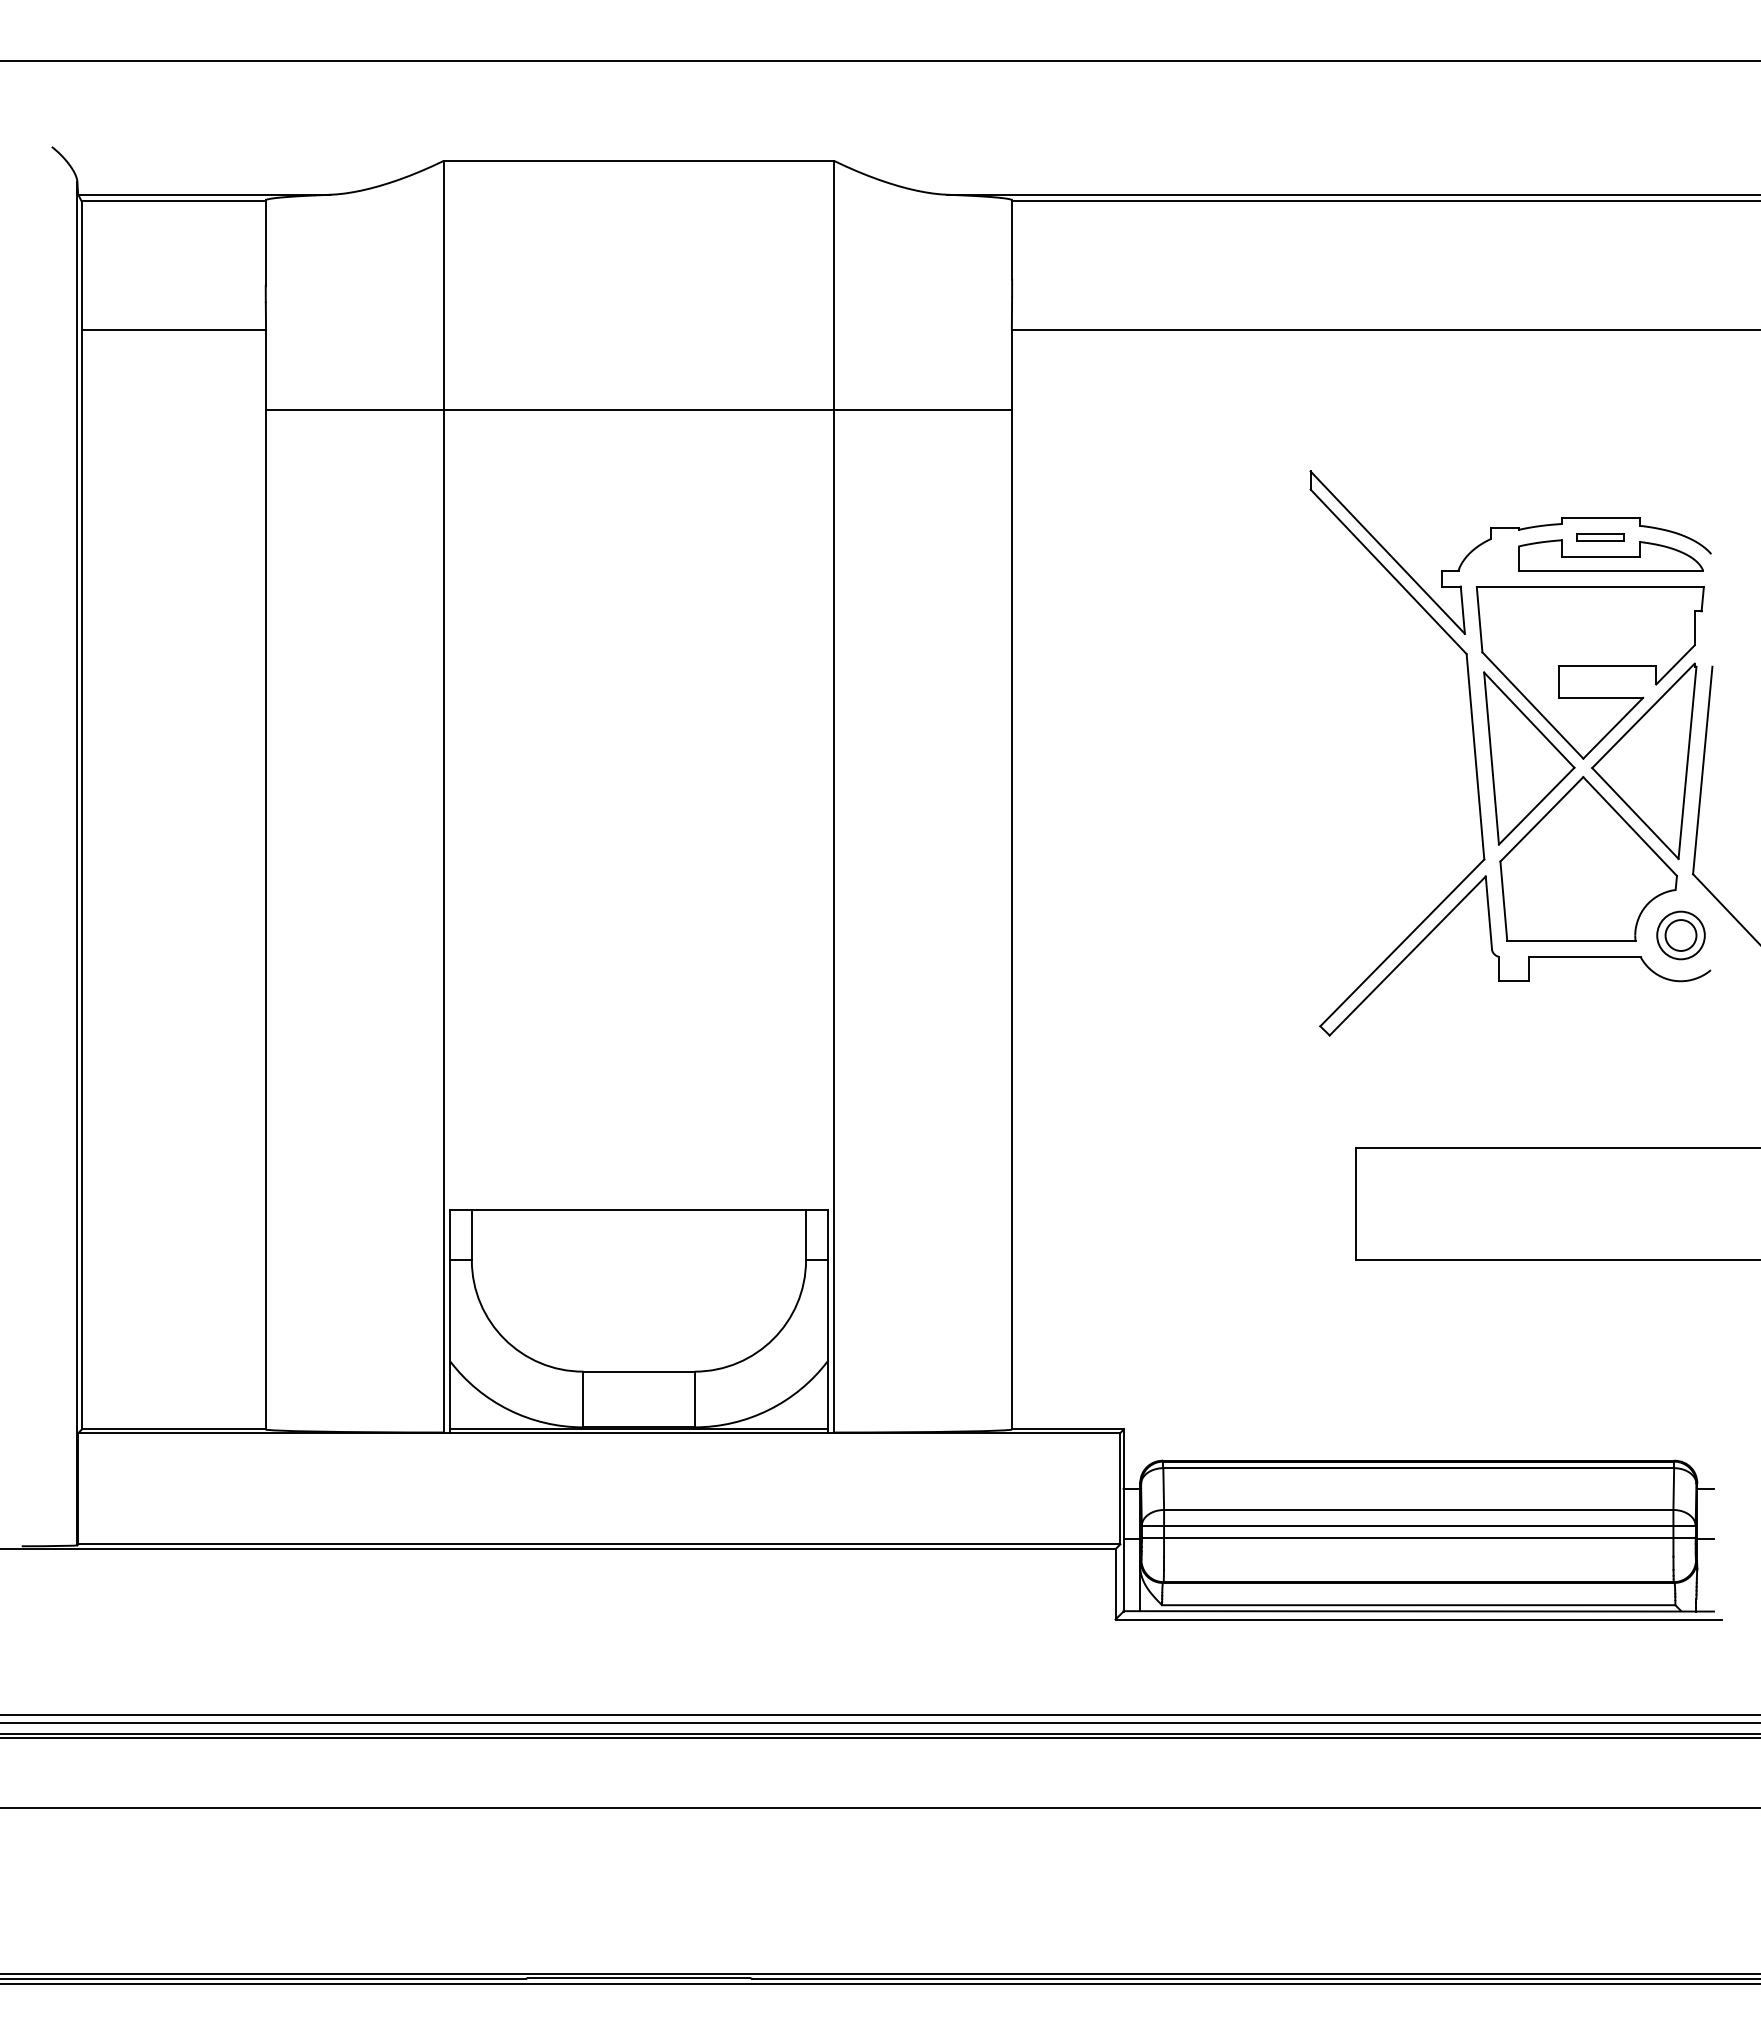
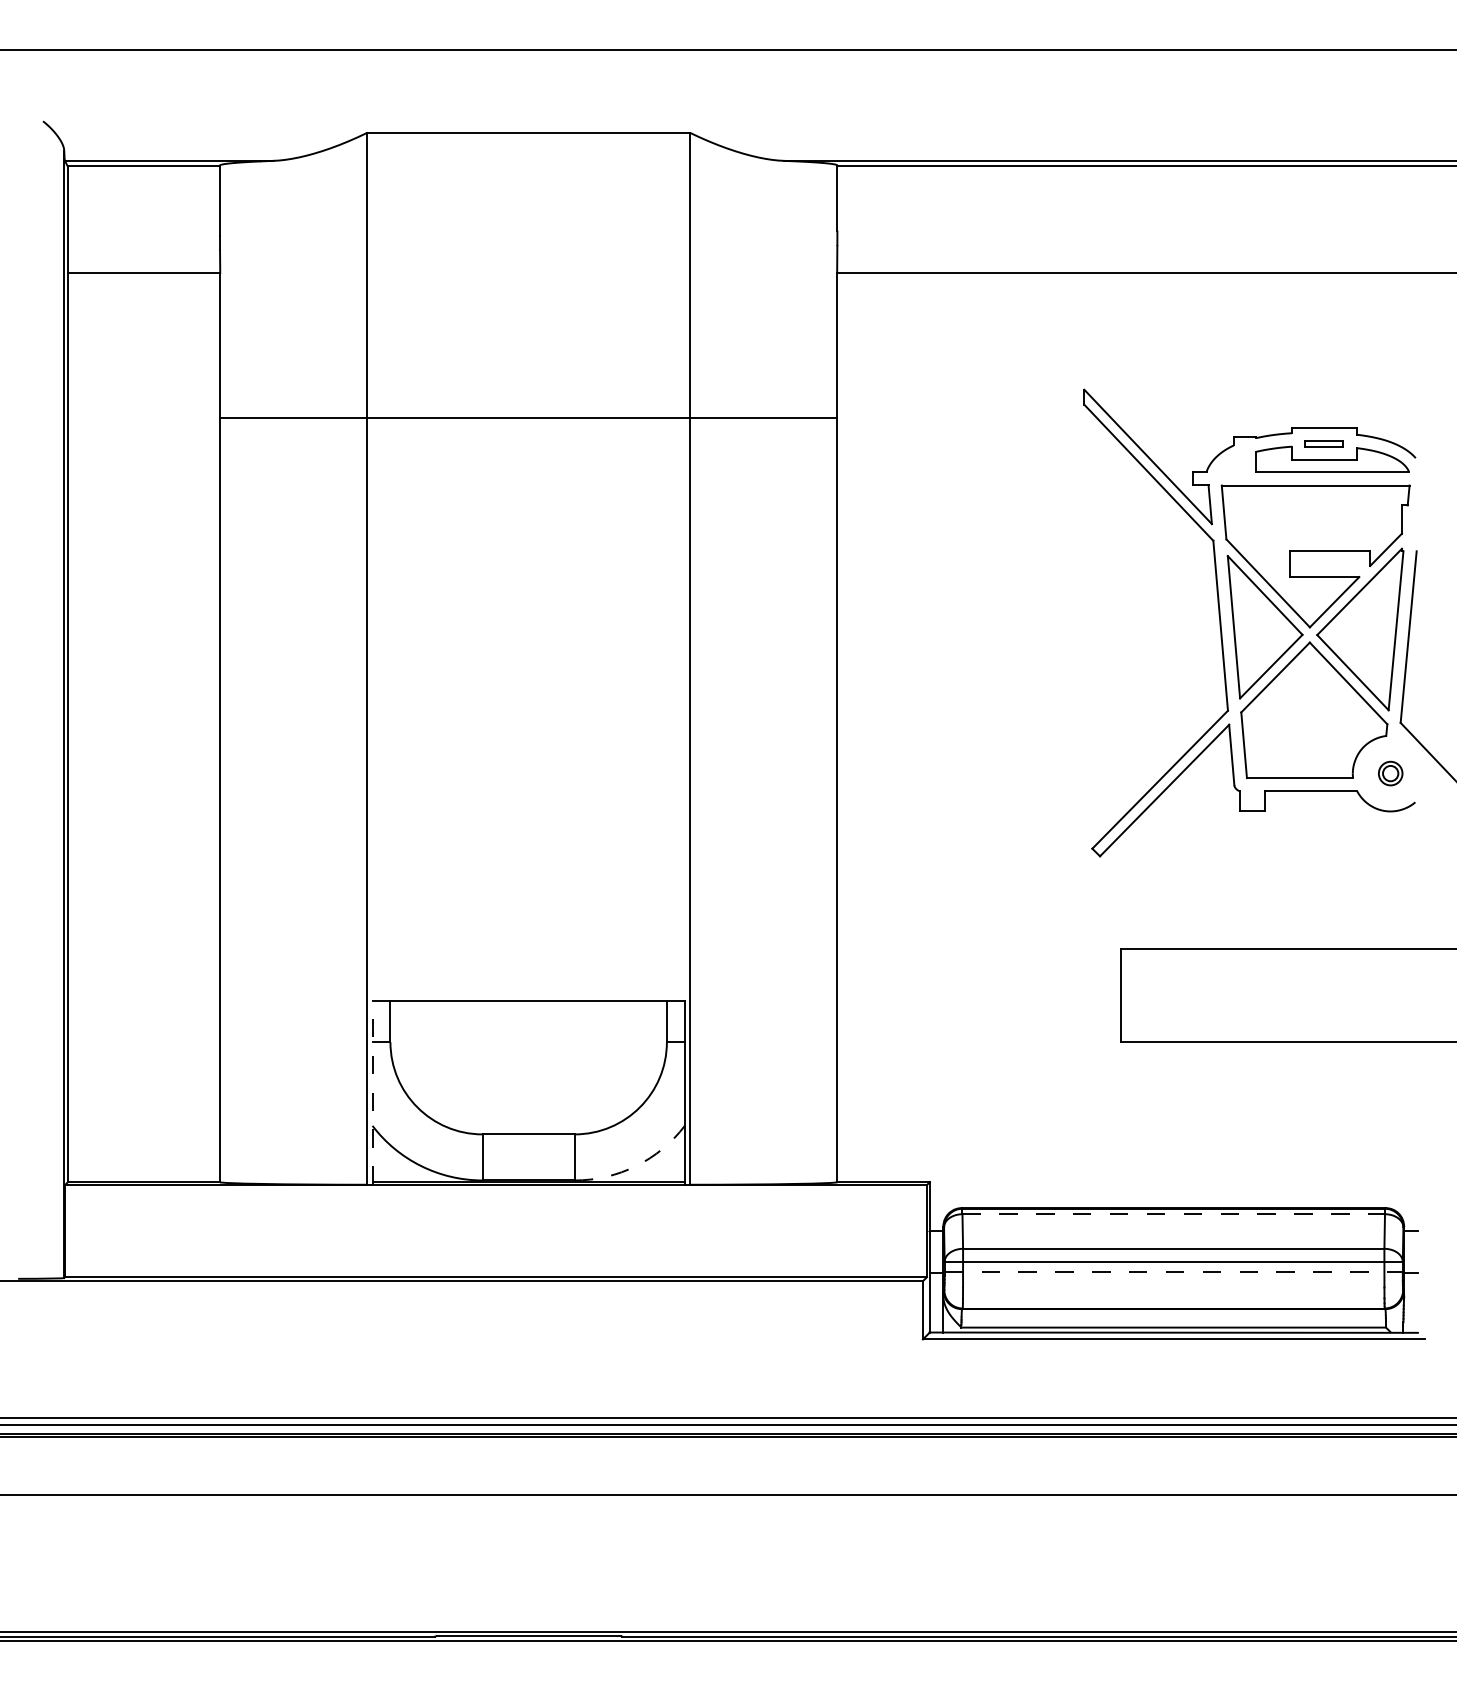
line: (638, 409) -> (528, 417), moved
part: (1680, 935) -> (1390, 773), size x0.6
line: (450, 1320) -> (372, 1092), solid -> dashed
arc: (768, 1409) -> (635, 1165), solid -> dashed
line: (1419, 1468) -> (1174, 1214), solid -> dashed
line: (1418, 1537) -> (1173, 1271), solid -> dashed

